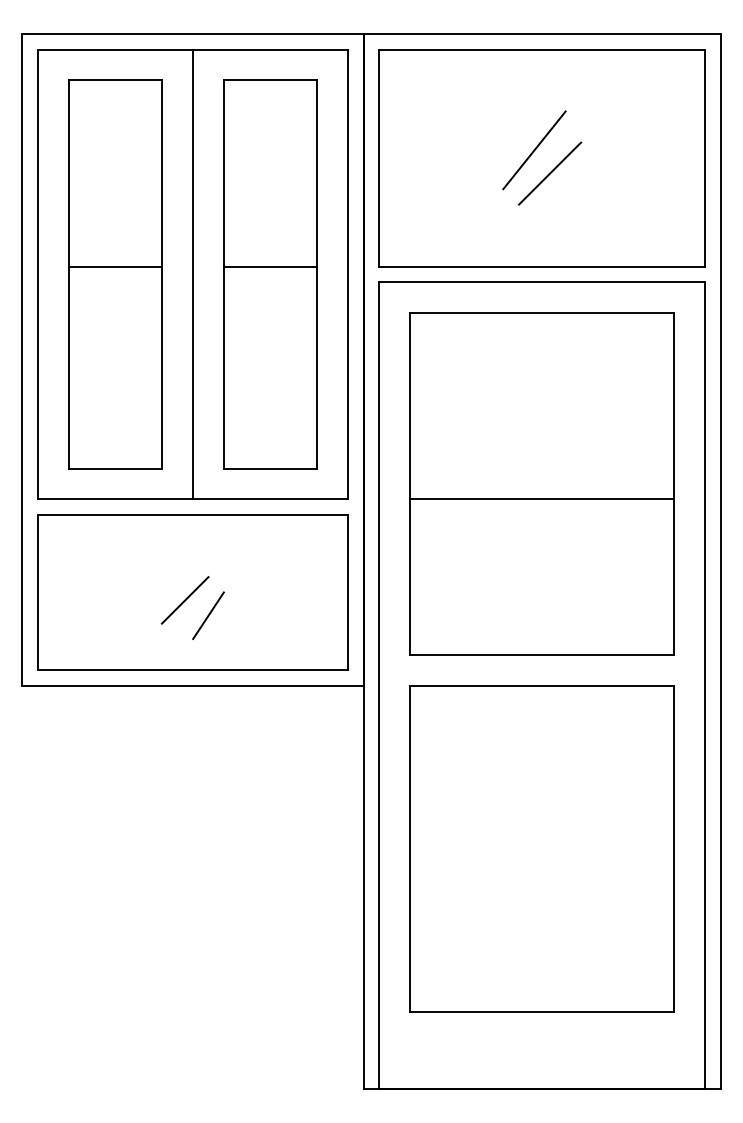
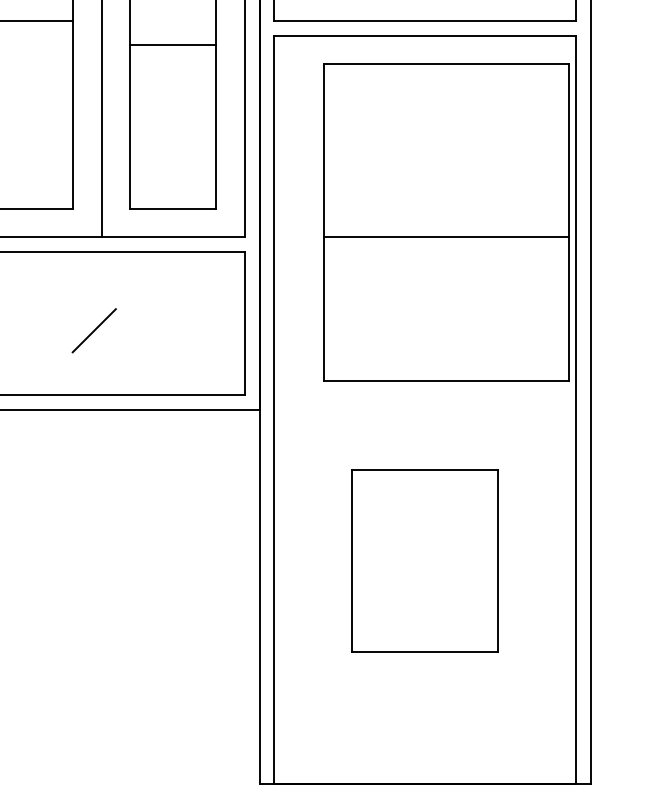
line: (270, 266) -> (173, 44), moved
part: (541, 483) -> (445, 222), moved
line: (208, 615) -> (115, 344), removed
part: (541, 848) -> (424, 560), size x0.6

